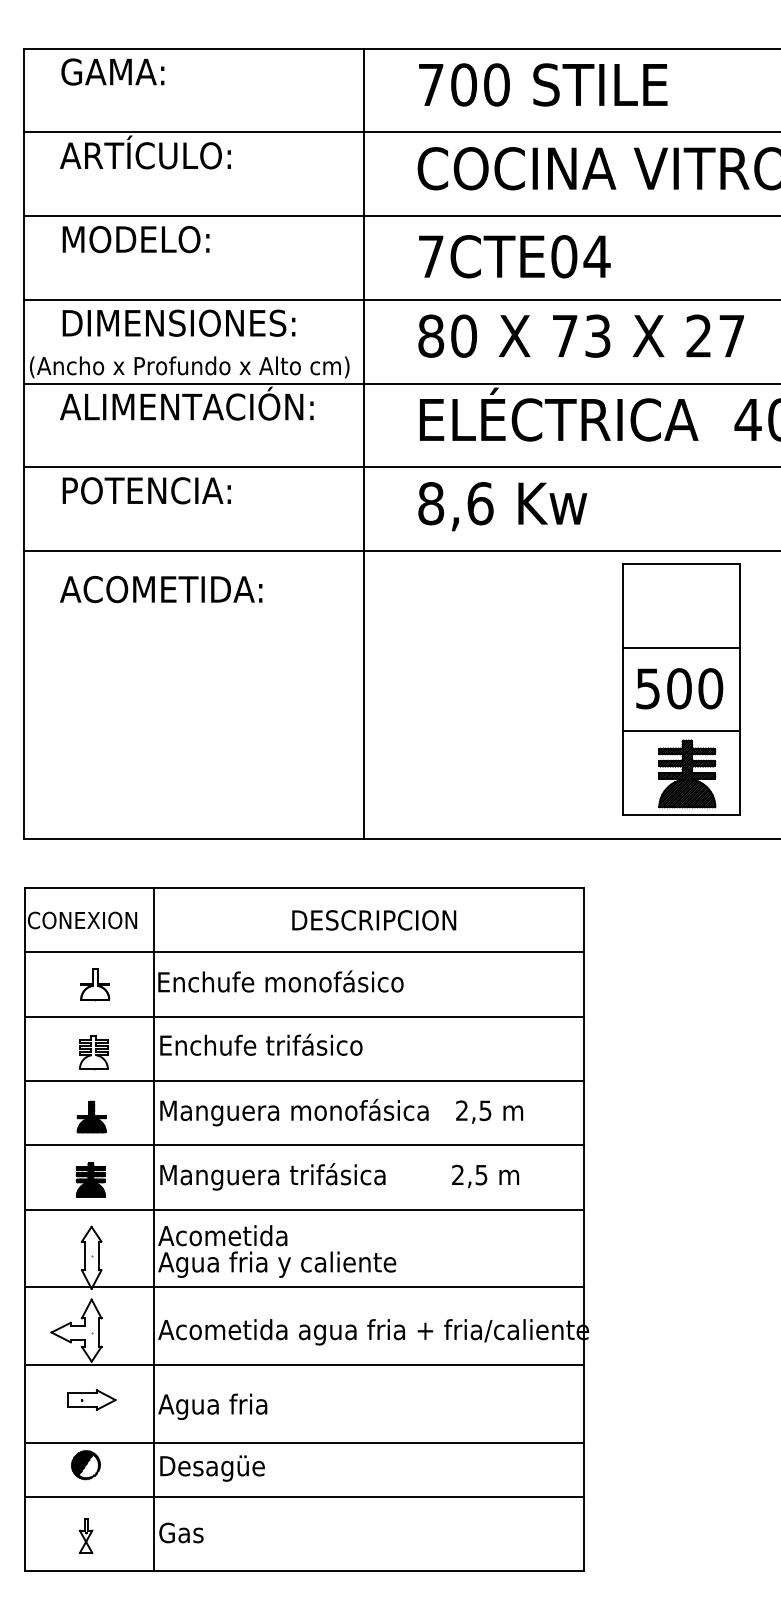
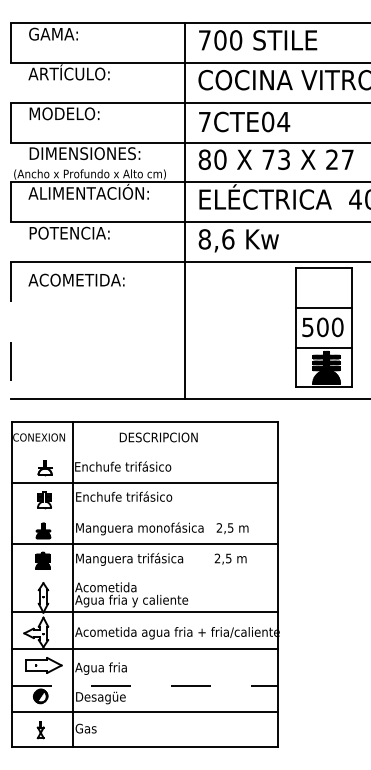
line: (24, 442) -> (11, 210), solid -> dashed
line: (363, 442) -> (184, 210), moved
text: (373, 920) -> (158, 437), moved
line: (304, 952) -> (144, 452), removed
text: (333, 981) -> (158, 466), Enchufe monofásico -> Enchufe trifásico
line: (304, 1080) -> (144, 513), removed
line: (304, 1208) -> (144, 574), removed
part: (91, 1400) -> (43, 665), size x1.6
line: (304, 1442) -> (144, 685), solid -> dashed

